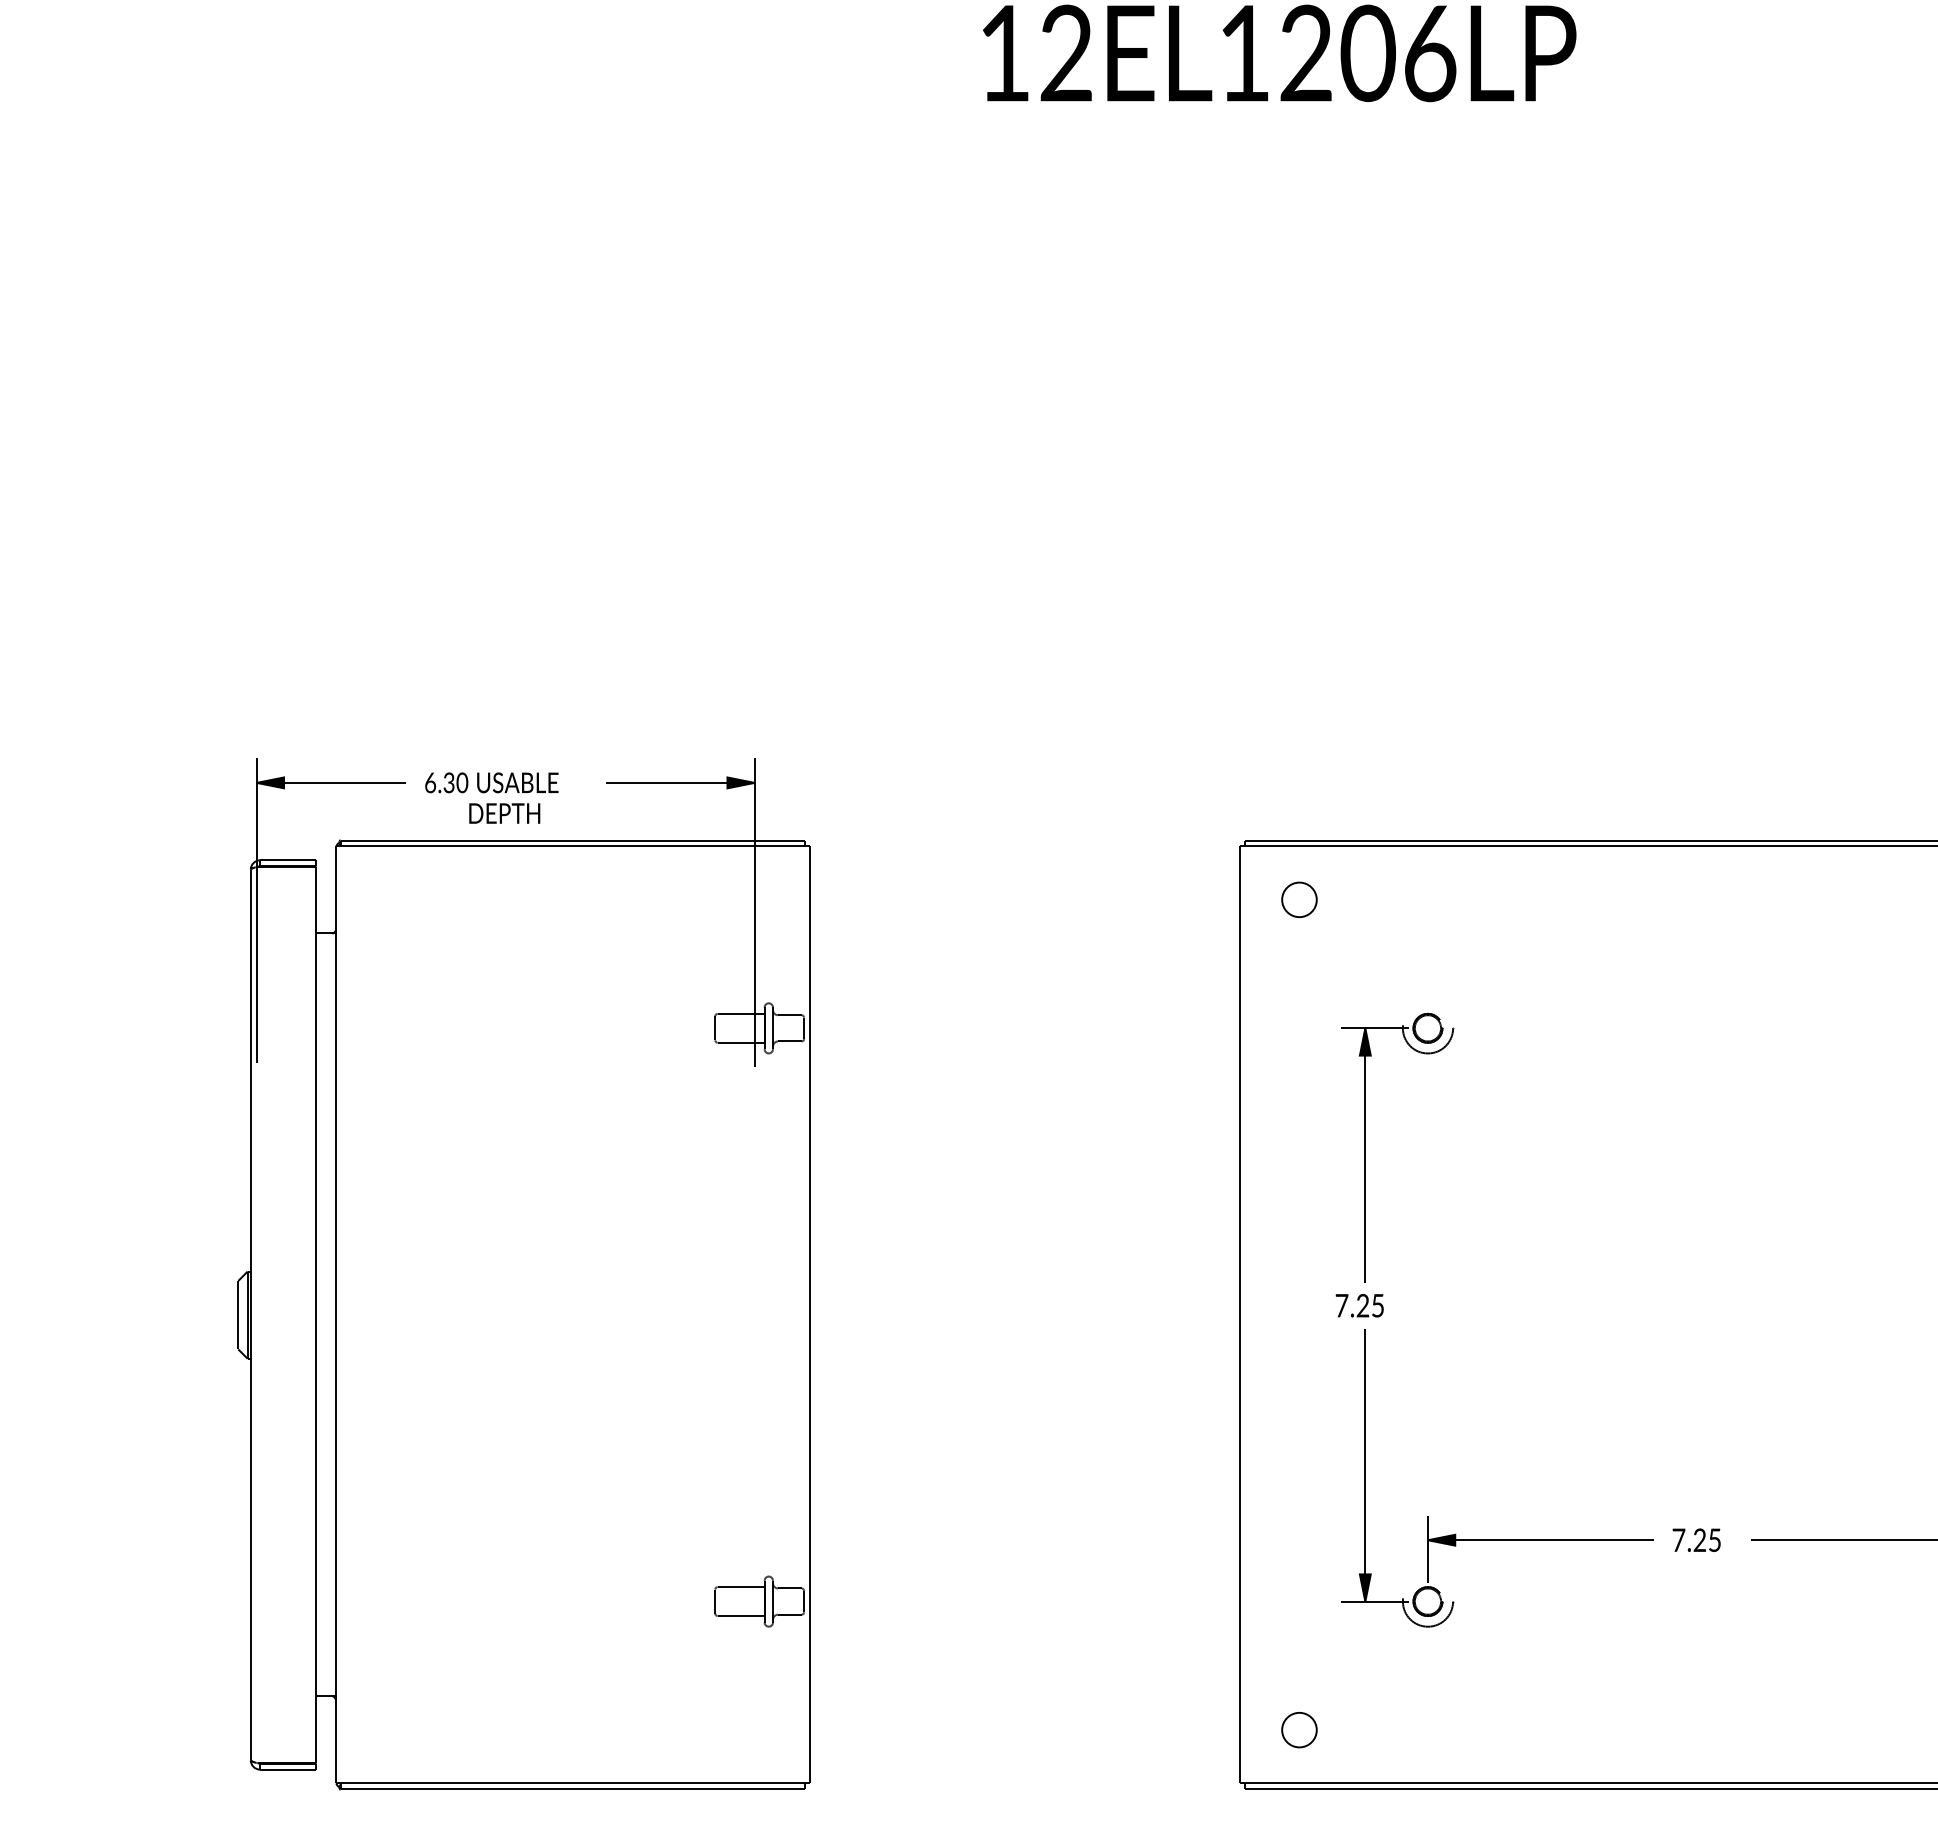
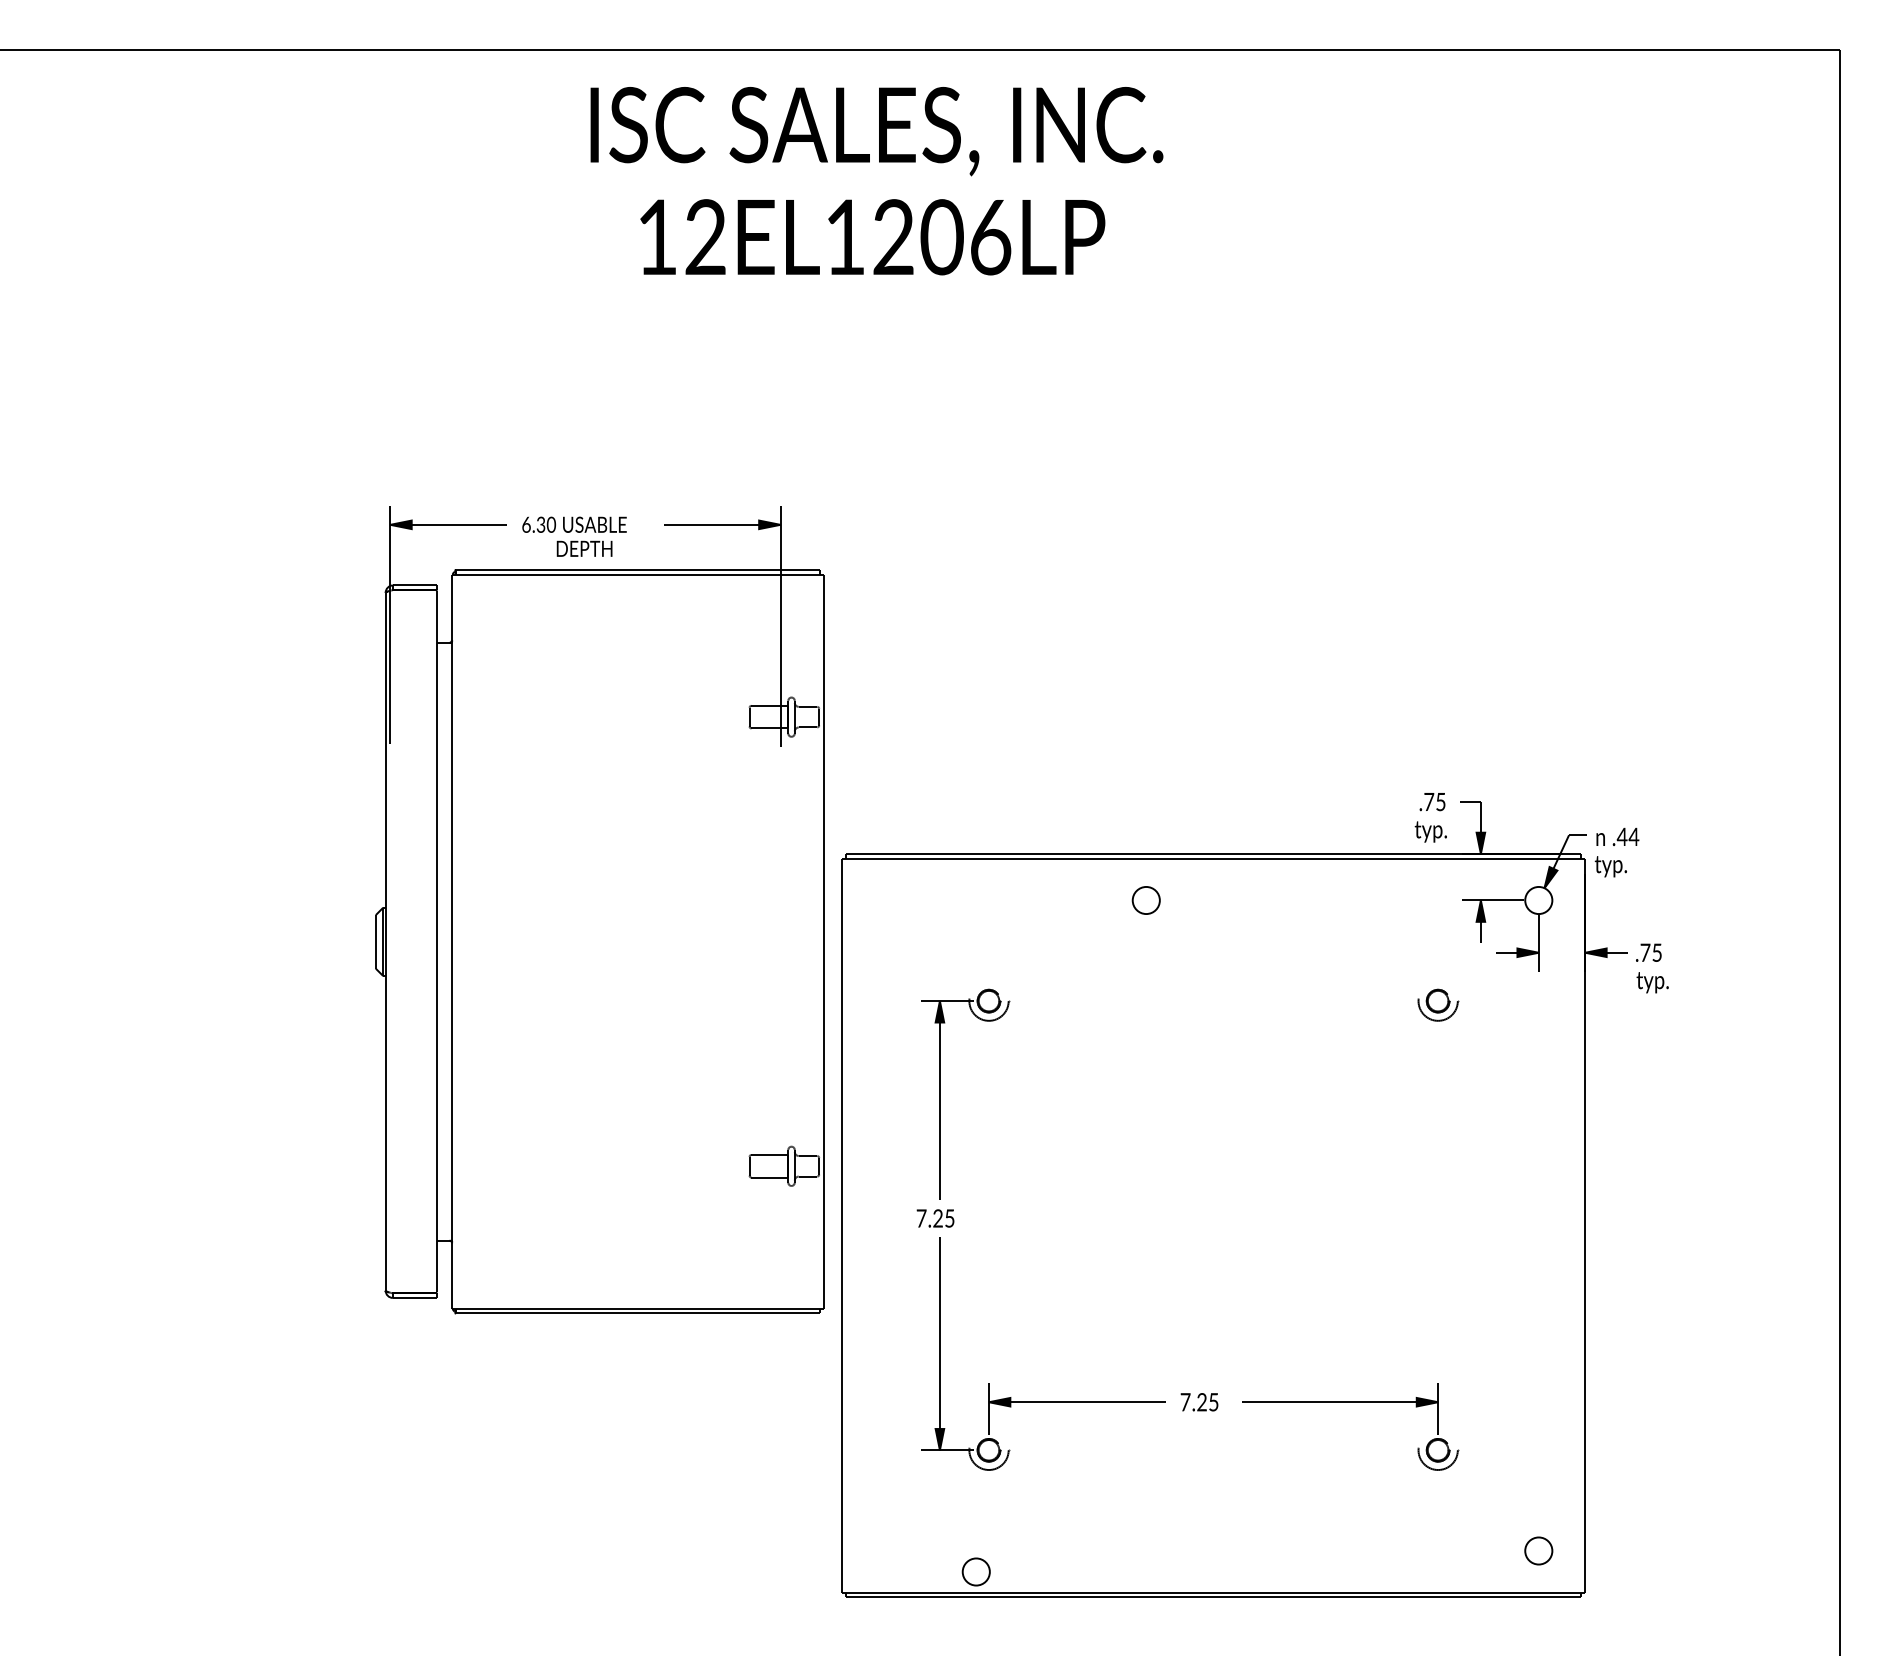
part: (1298, 899) -> (1145, 900), moved
part: (523, 1275) -> (599, 910), moved
part: (1298, 1729) -> (975, 1571), moved

